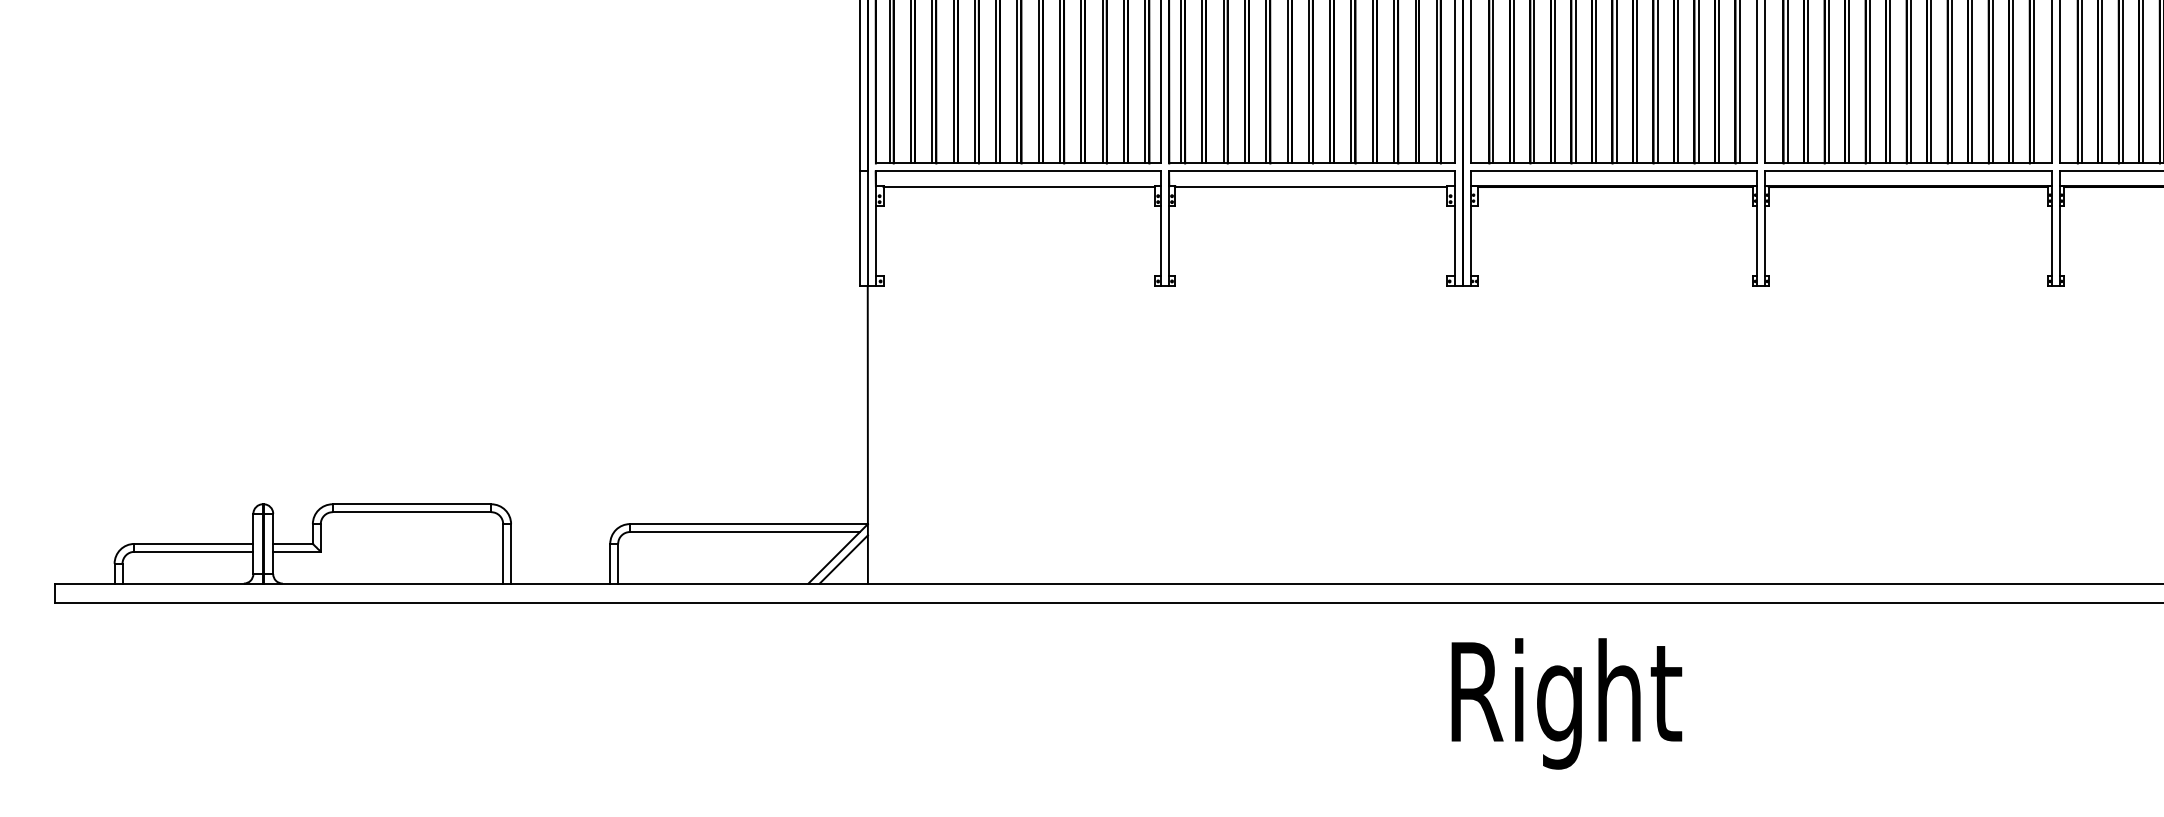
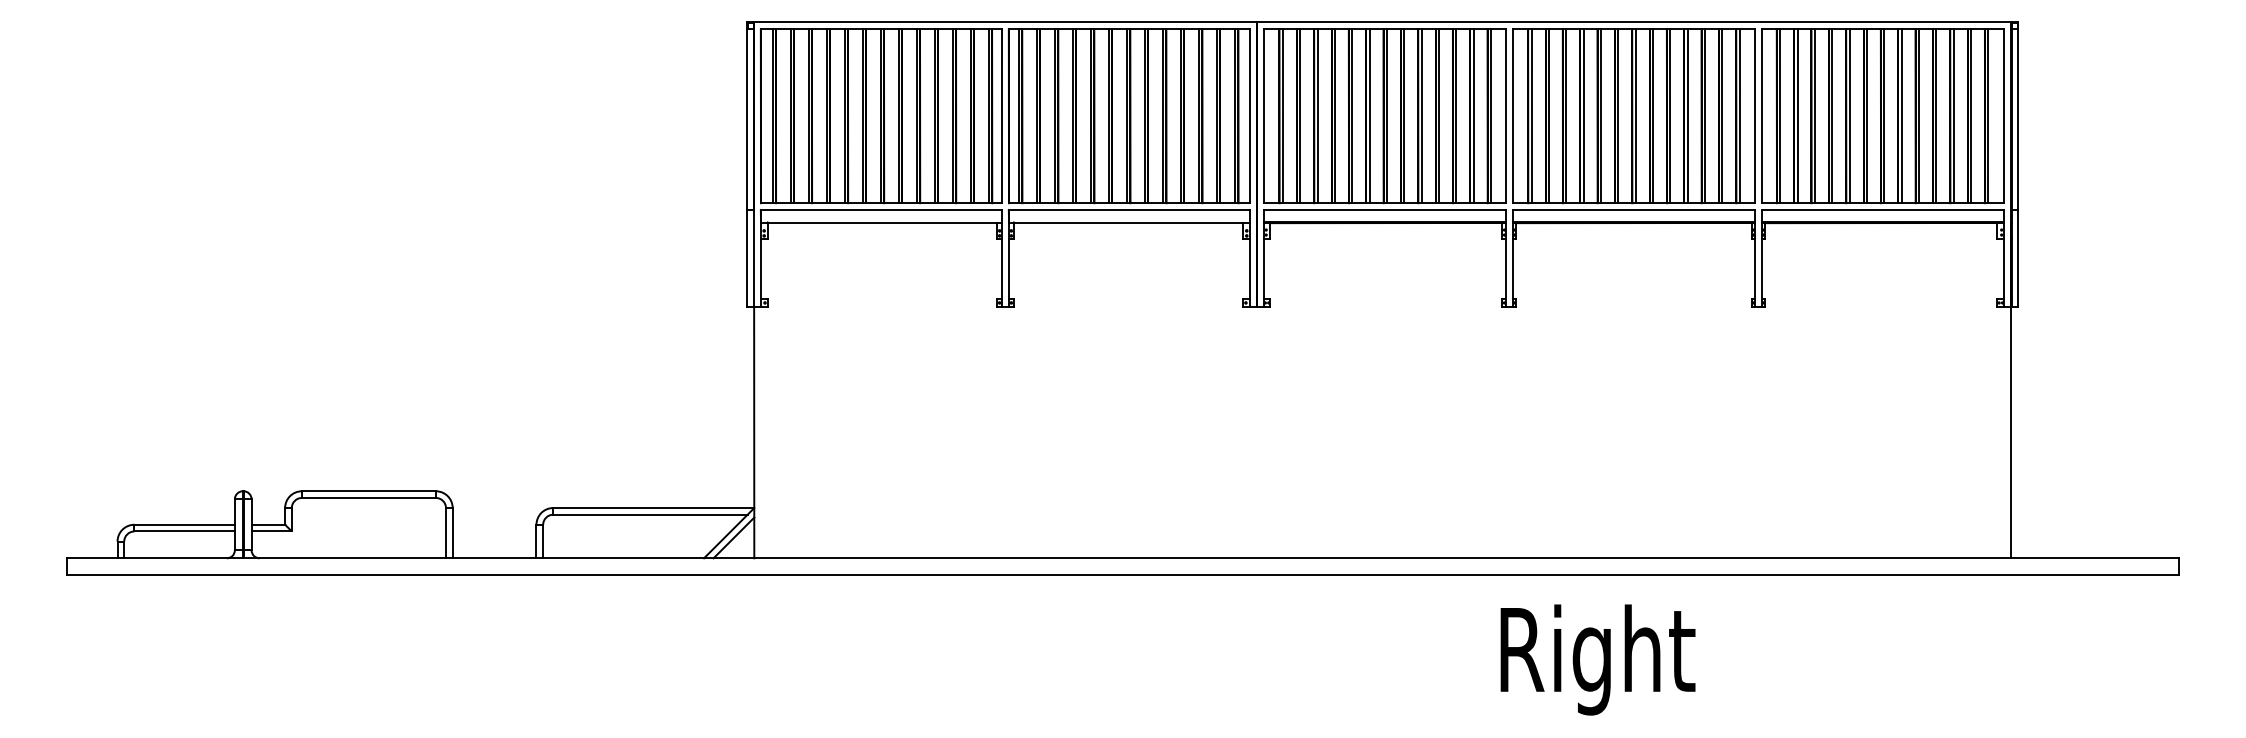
text: (1566, 703) -> (1597, 659), moved

